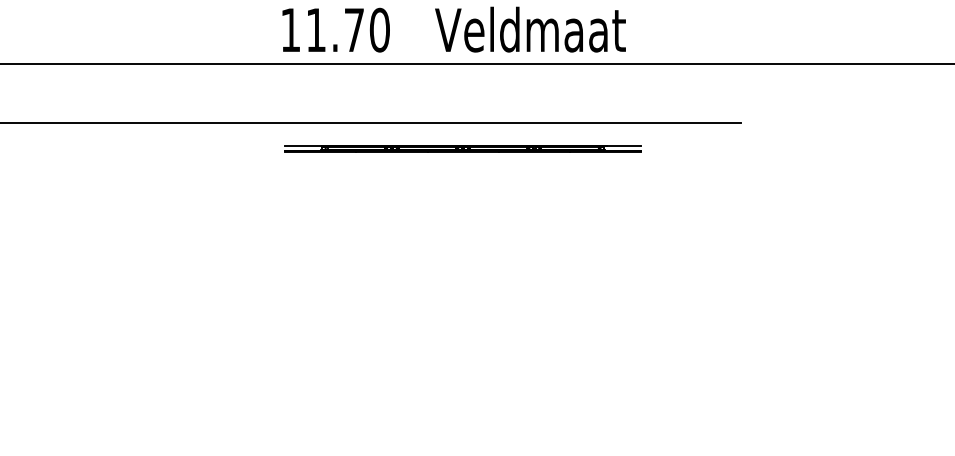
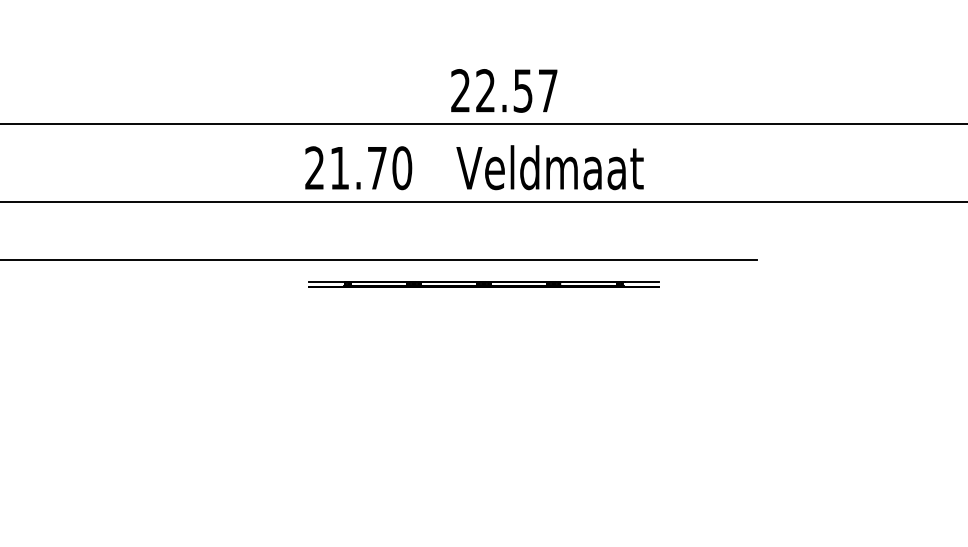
text: (290, 29) -> (314, 167), 11.70 -> 21.70

